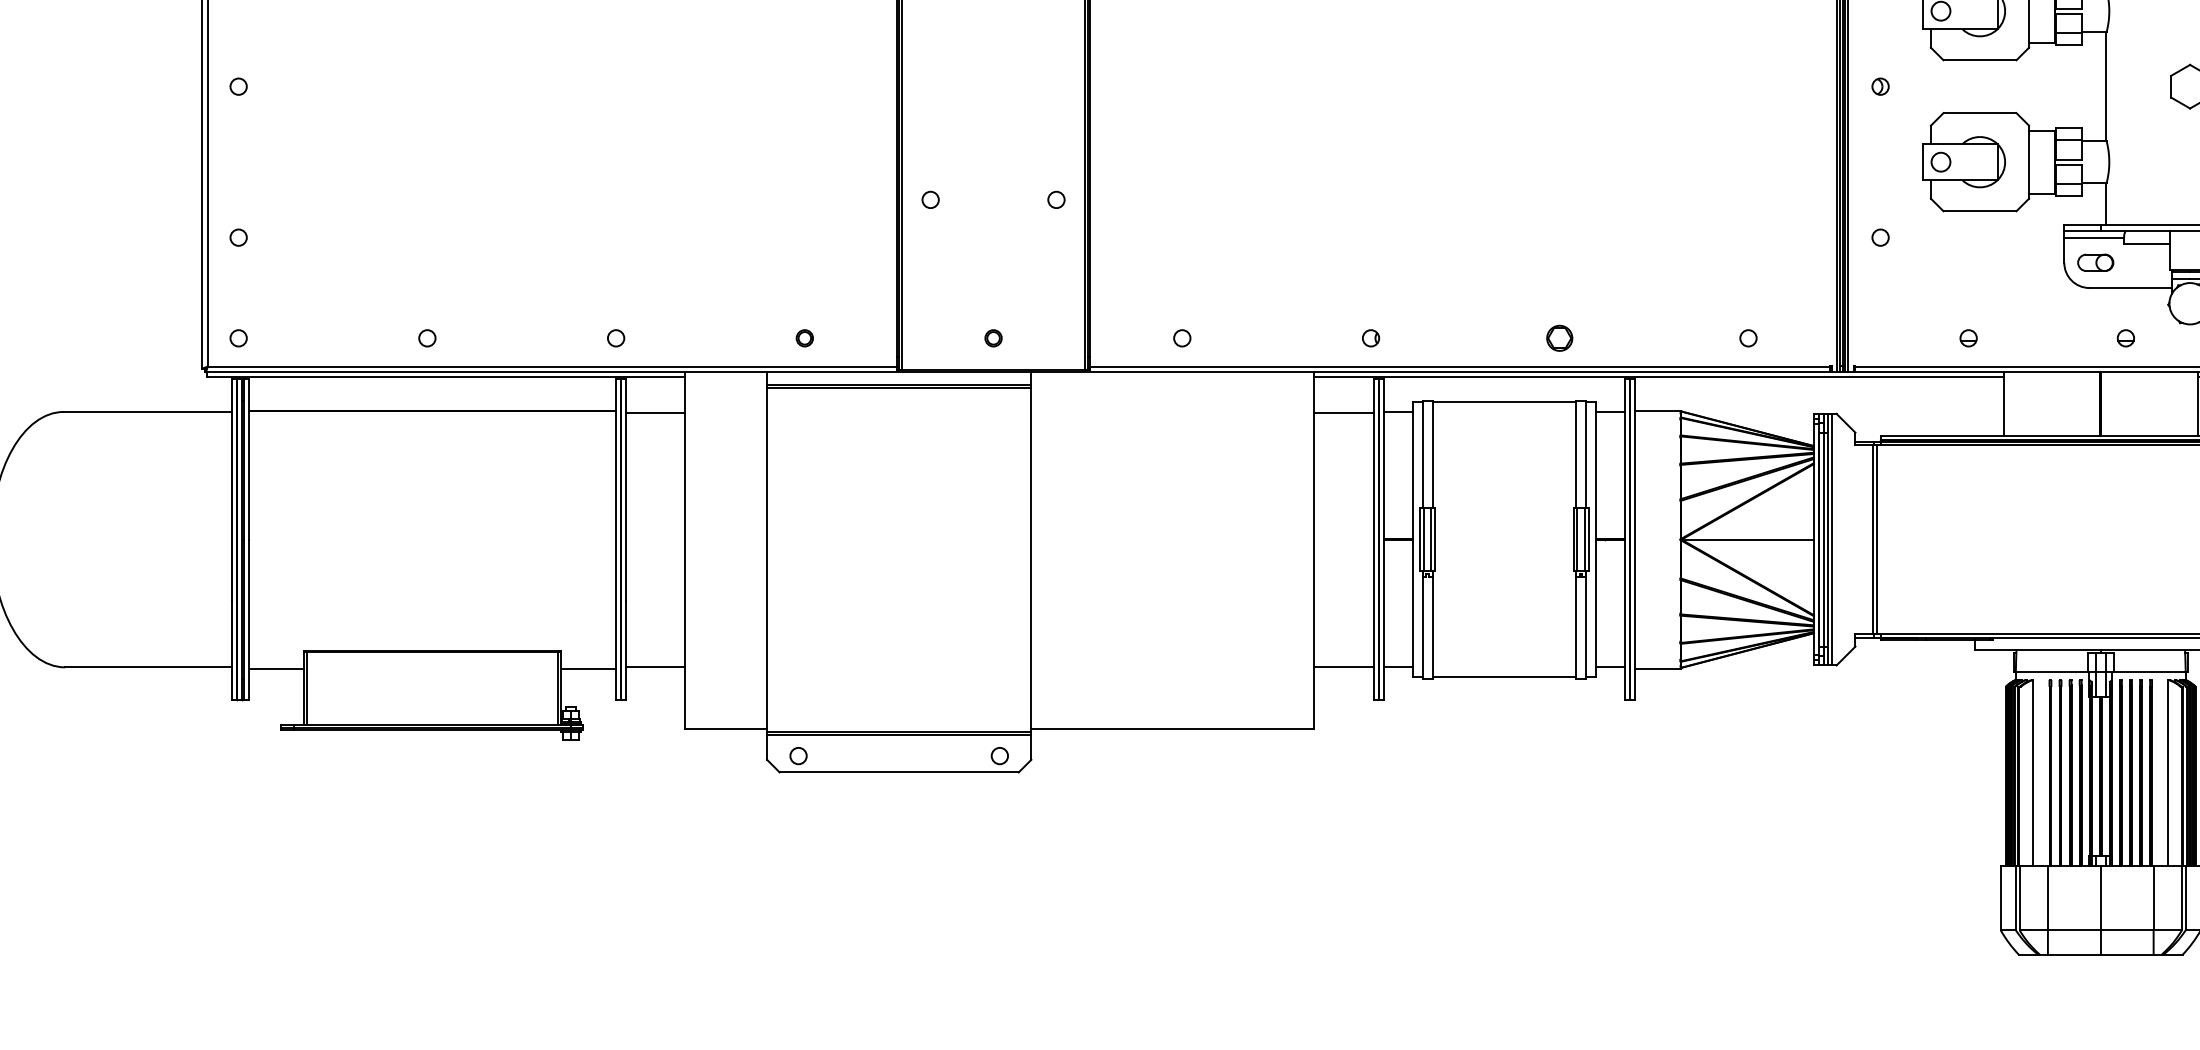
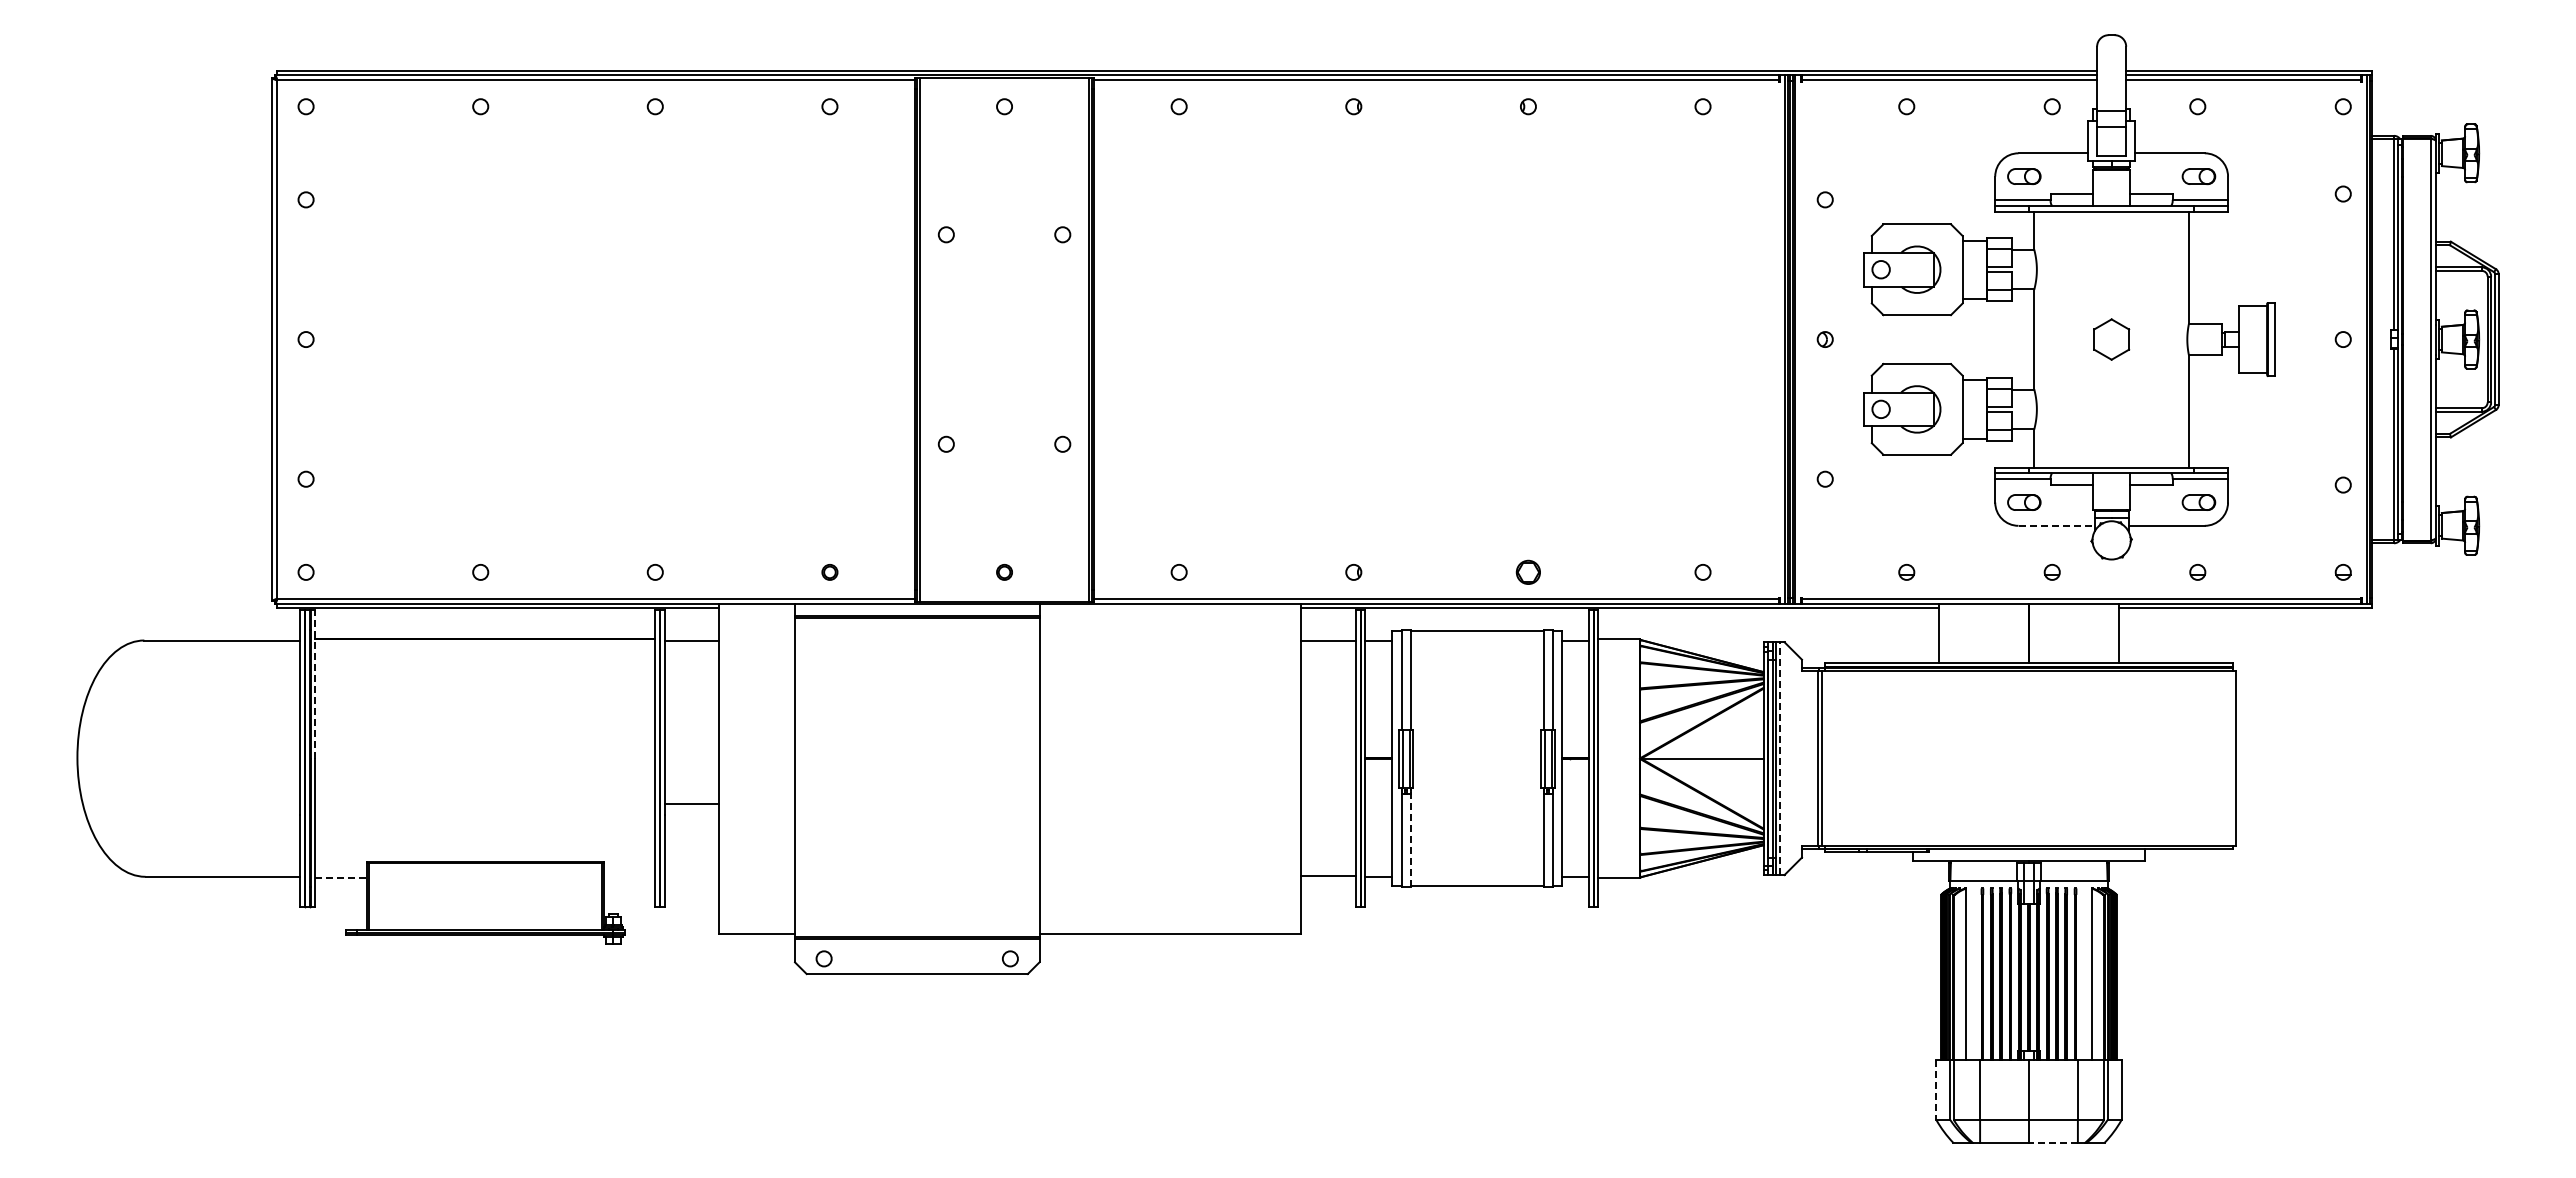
line: (2131, 287) -> (2057, 525), solid -> dashed
line: (248, 458) -> (315, 683), solid -> dashed
line: (1832, 539) -> (1780, 758), solid -> dashed
line: (1432, 625) -> (1410, 838), solid -> dashed
line: (655, 667) -> (691, 804), moved
line: (276, 668) -> (341, 877), solid -> dashed
line: (588, 668) -> (629, 877), removed
line: (2000, 898) -> (1936, 1090), solid -> dashed
line: (2126, 954) -> (2052, 1142), solid -> dashed

